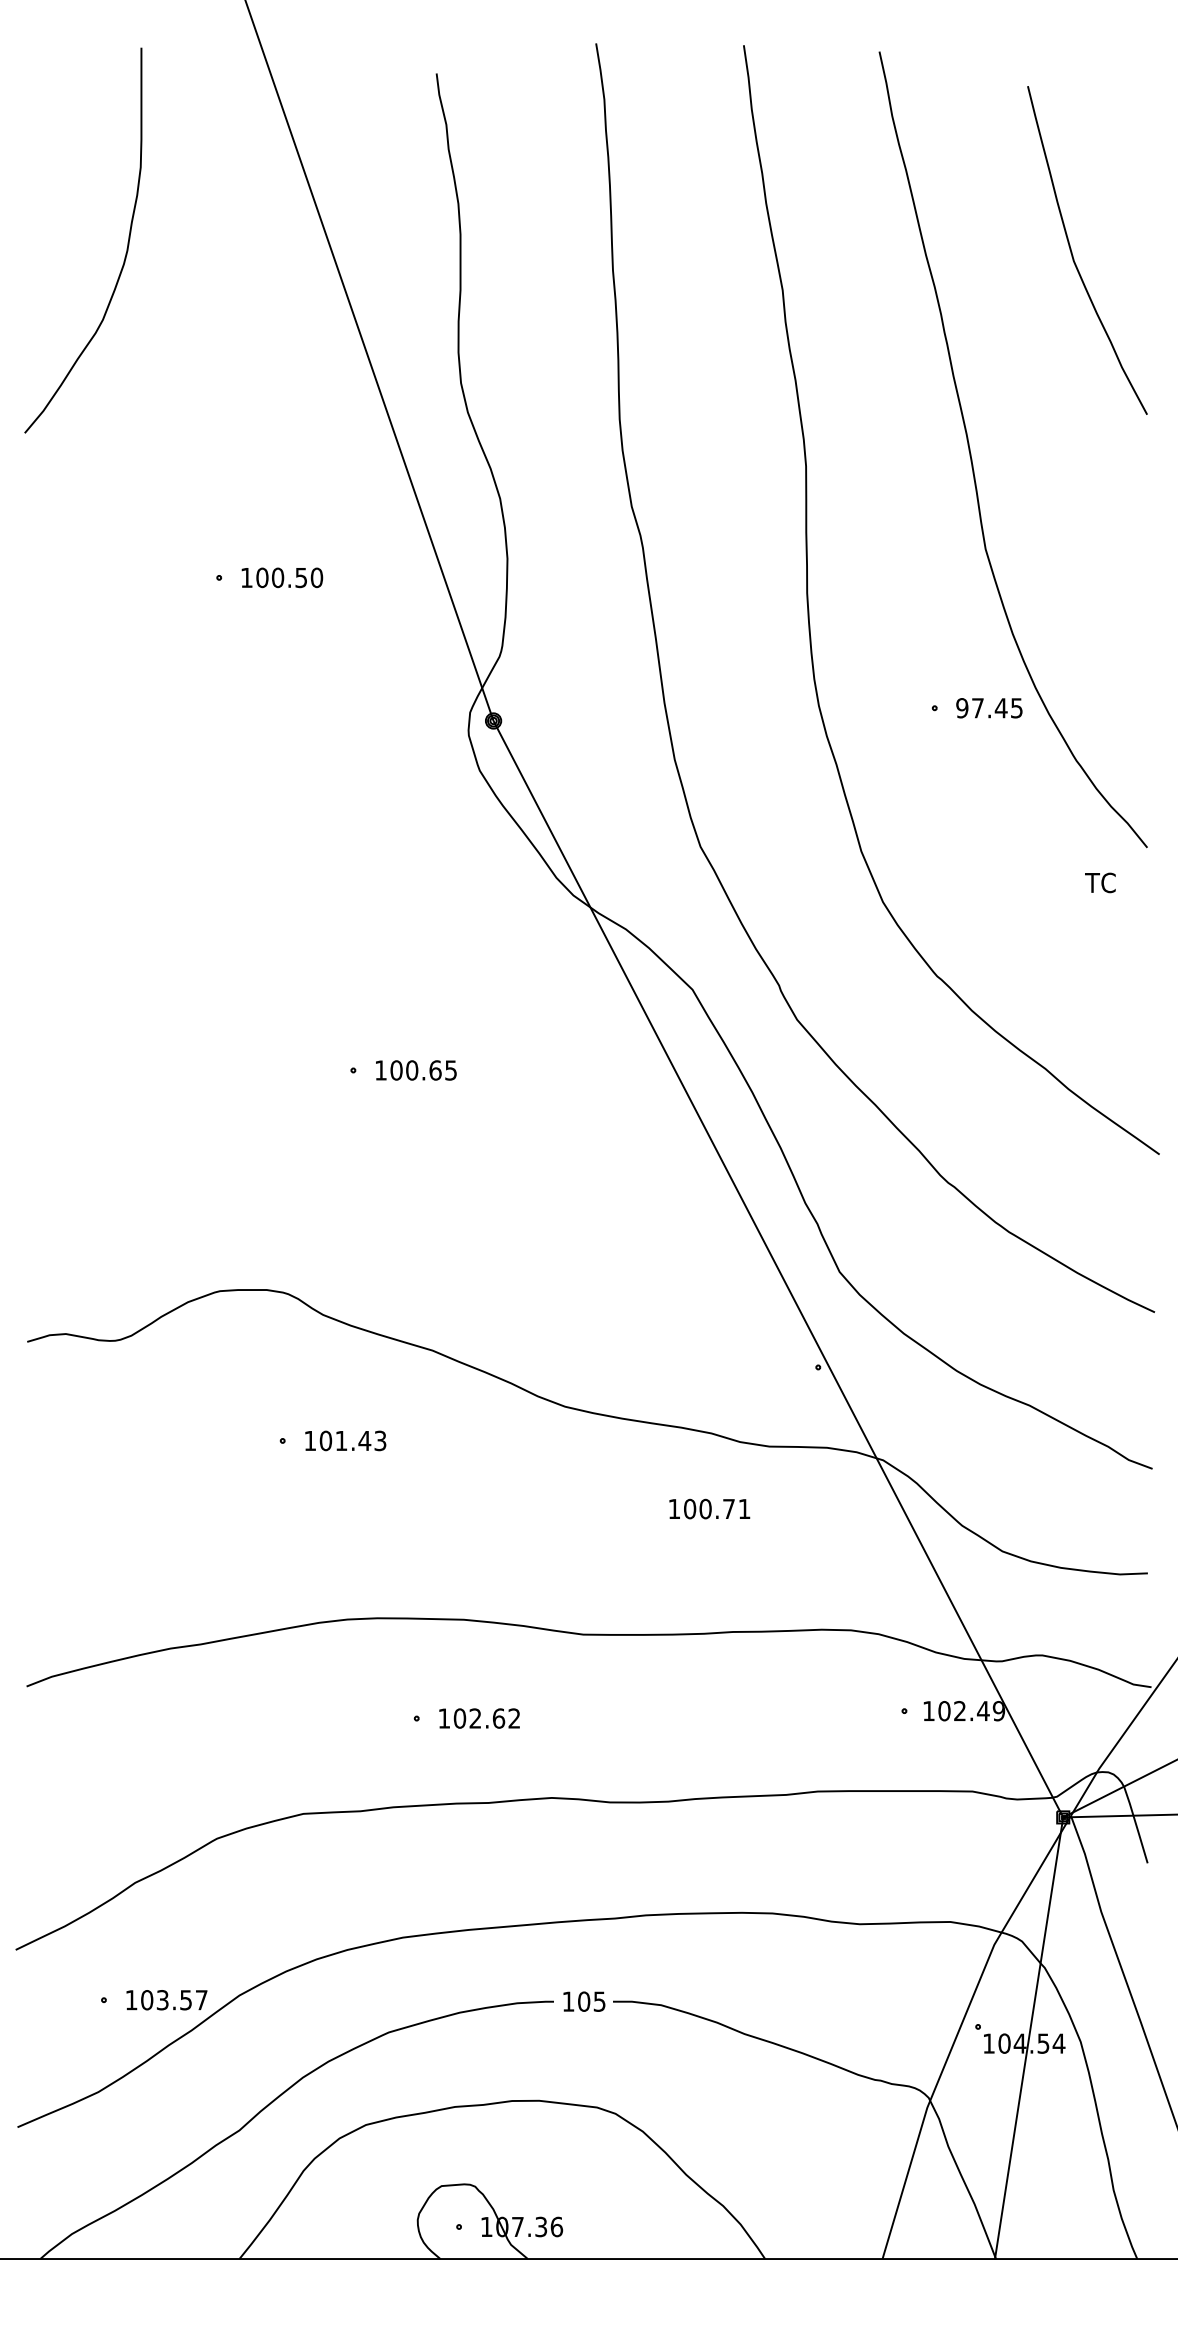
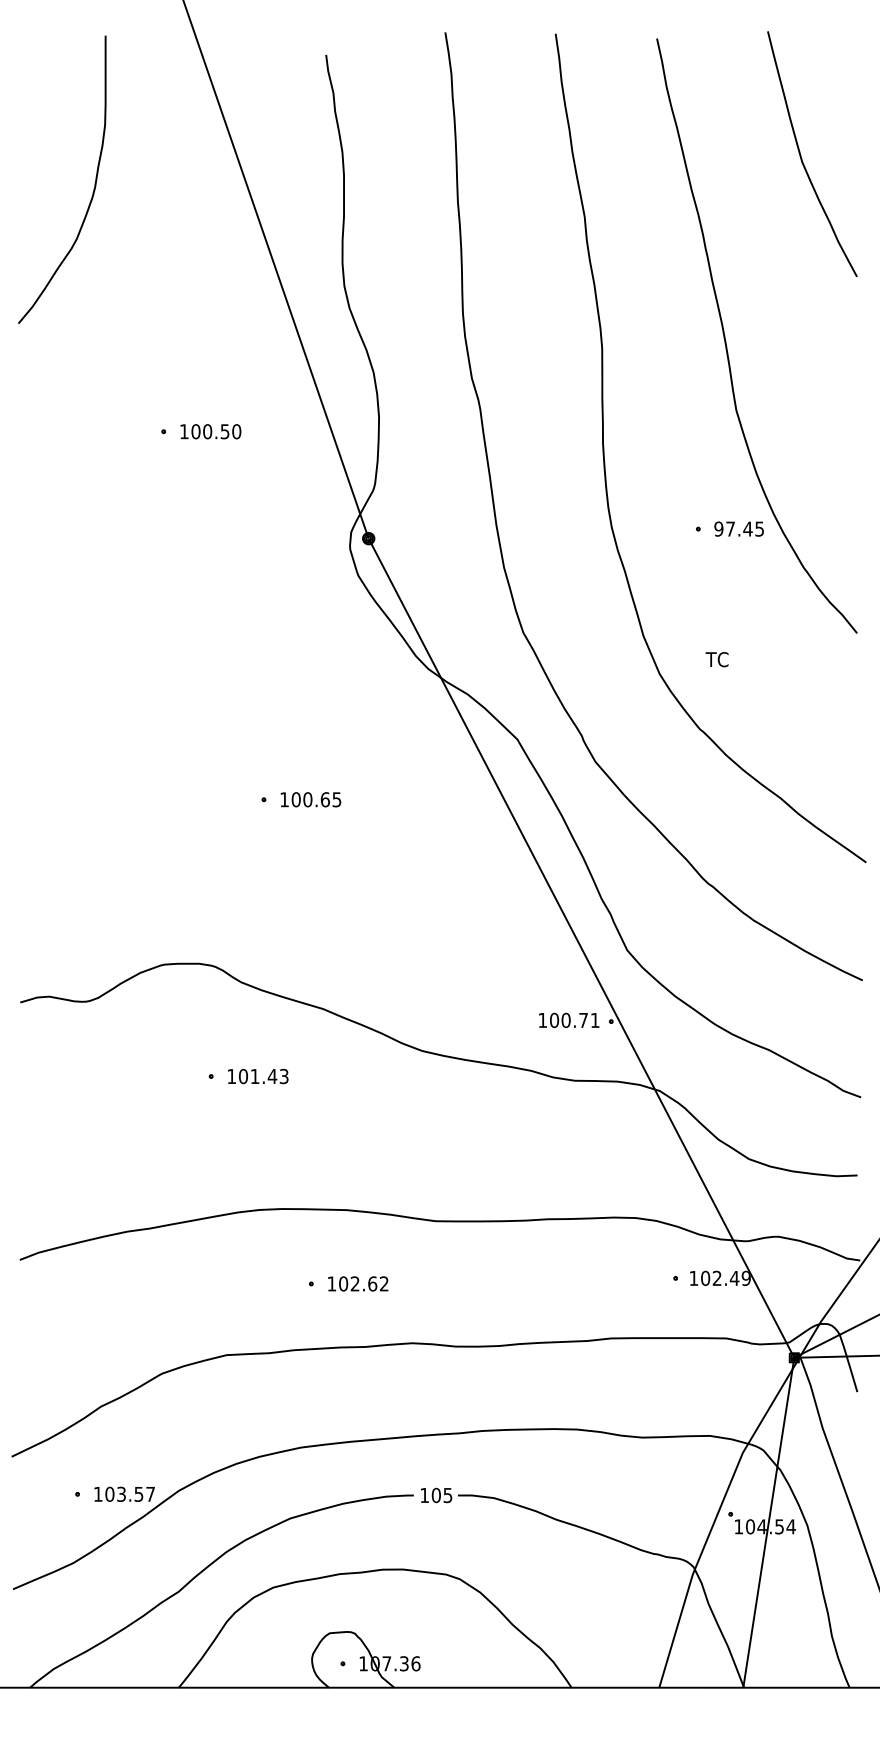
curve: (1074, 256) -> (802, 158), moved
text: (1099, 882) -> (716, 659), moved
text: (710, 1507) -> (569, 1019), moved

